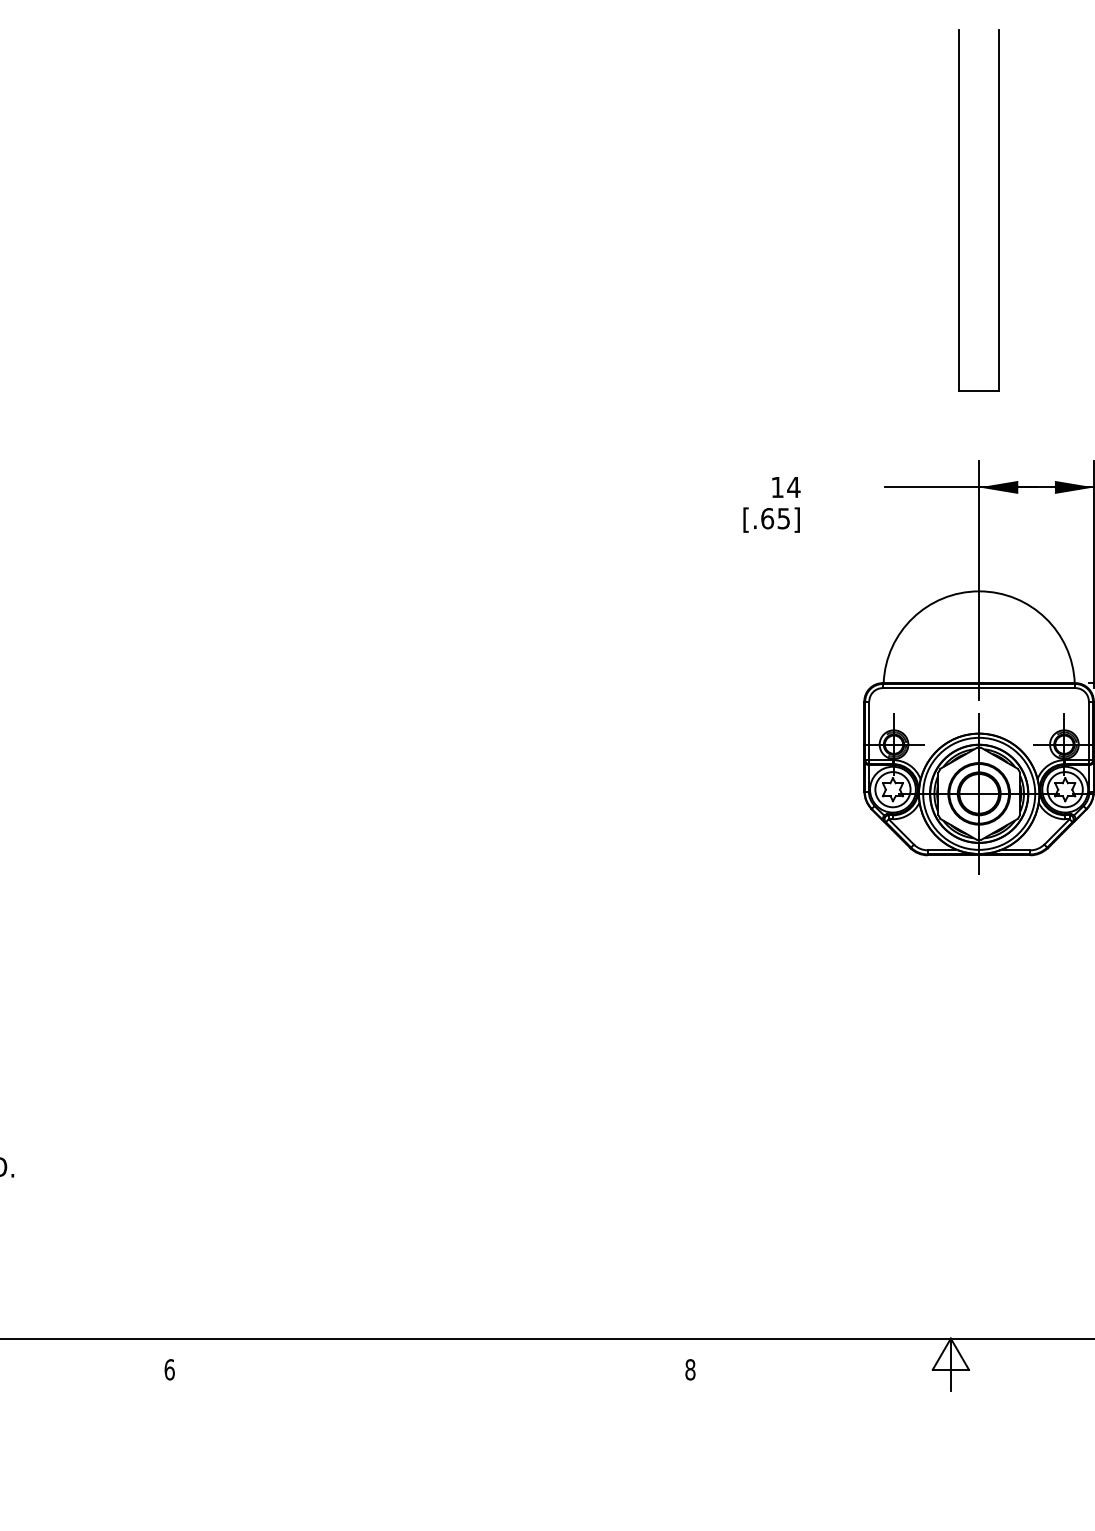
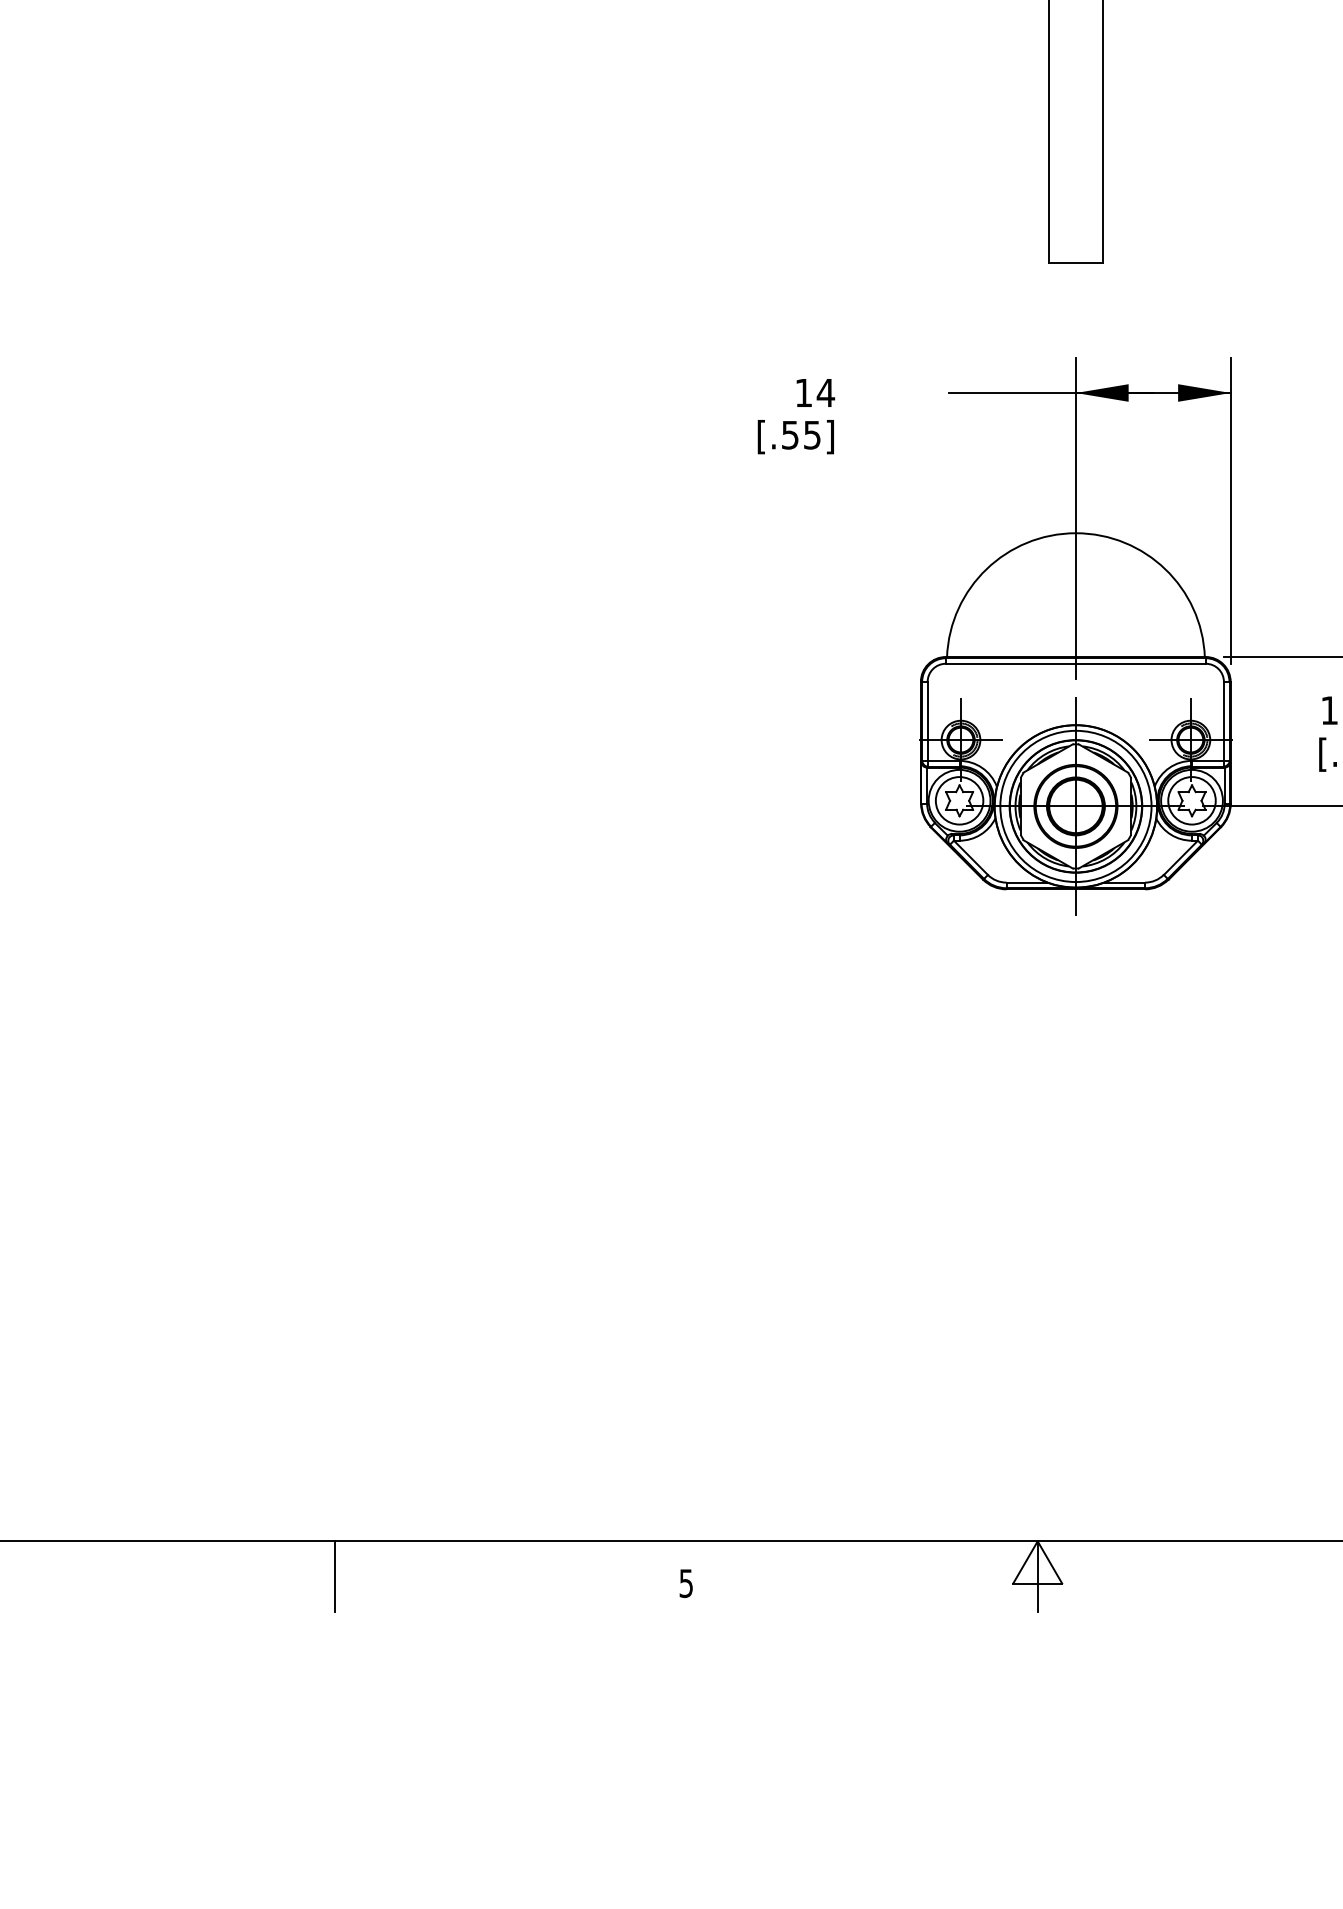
text: (767, 518) -> (790, 434), [.65] -> [.55]
line: (430, 1364) -> (335, 1576), added
text: (690, 1369) -> (686, 1583), 8 -> 5

